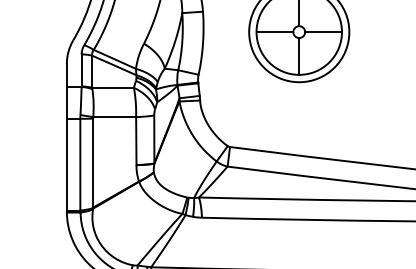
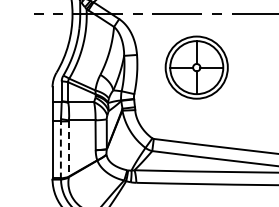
line: (92, 162) -> (68, 148), solid -> dashed
line: (79, 165) -> (60, 150), solid -> dashed

